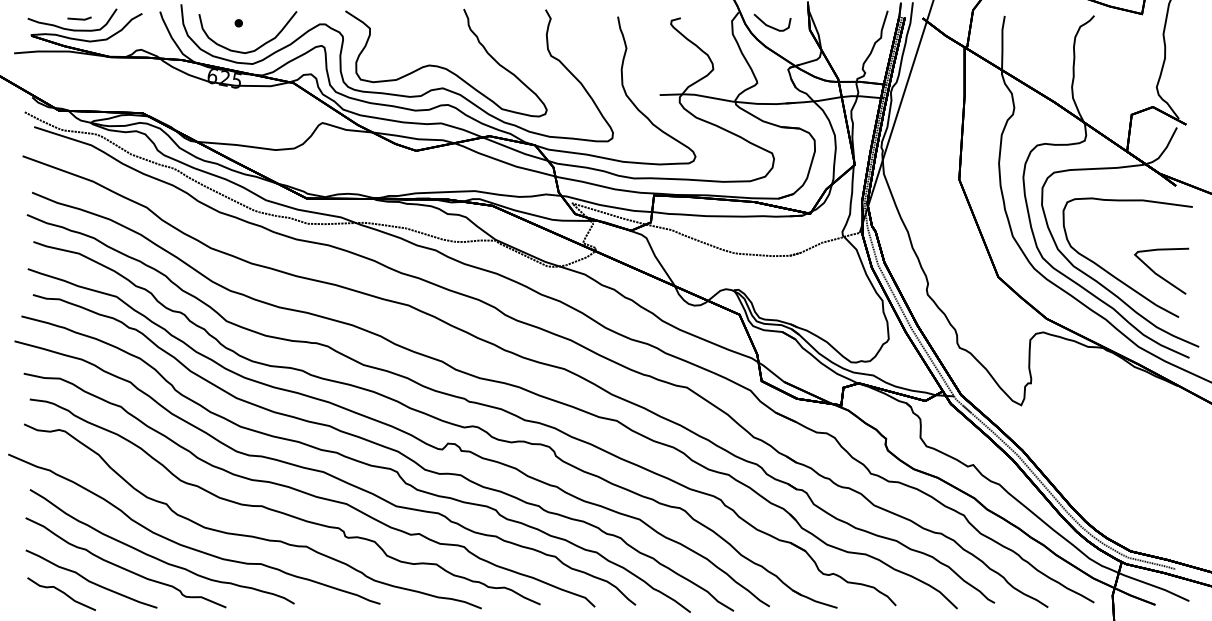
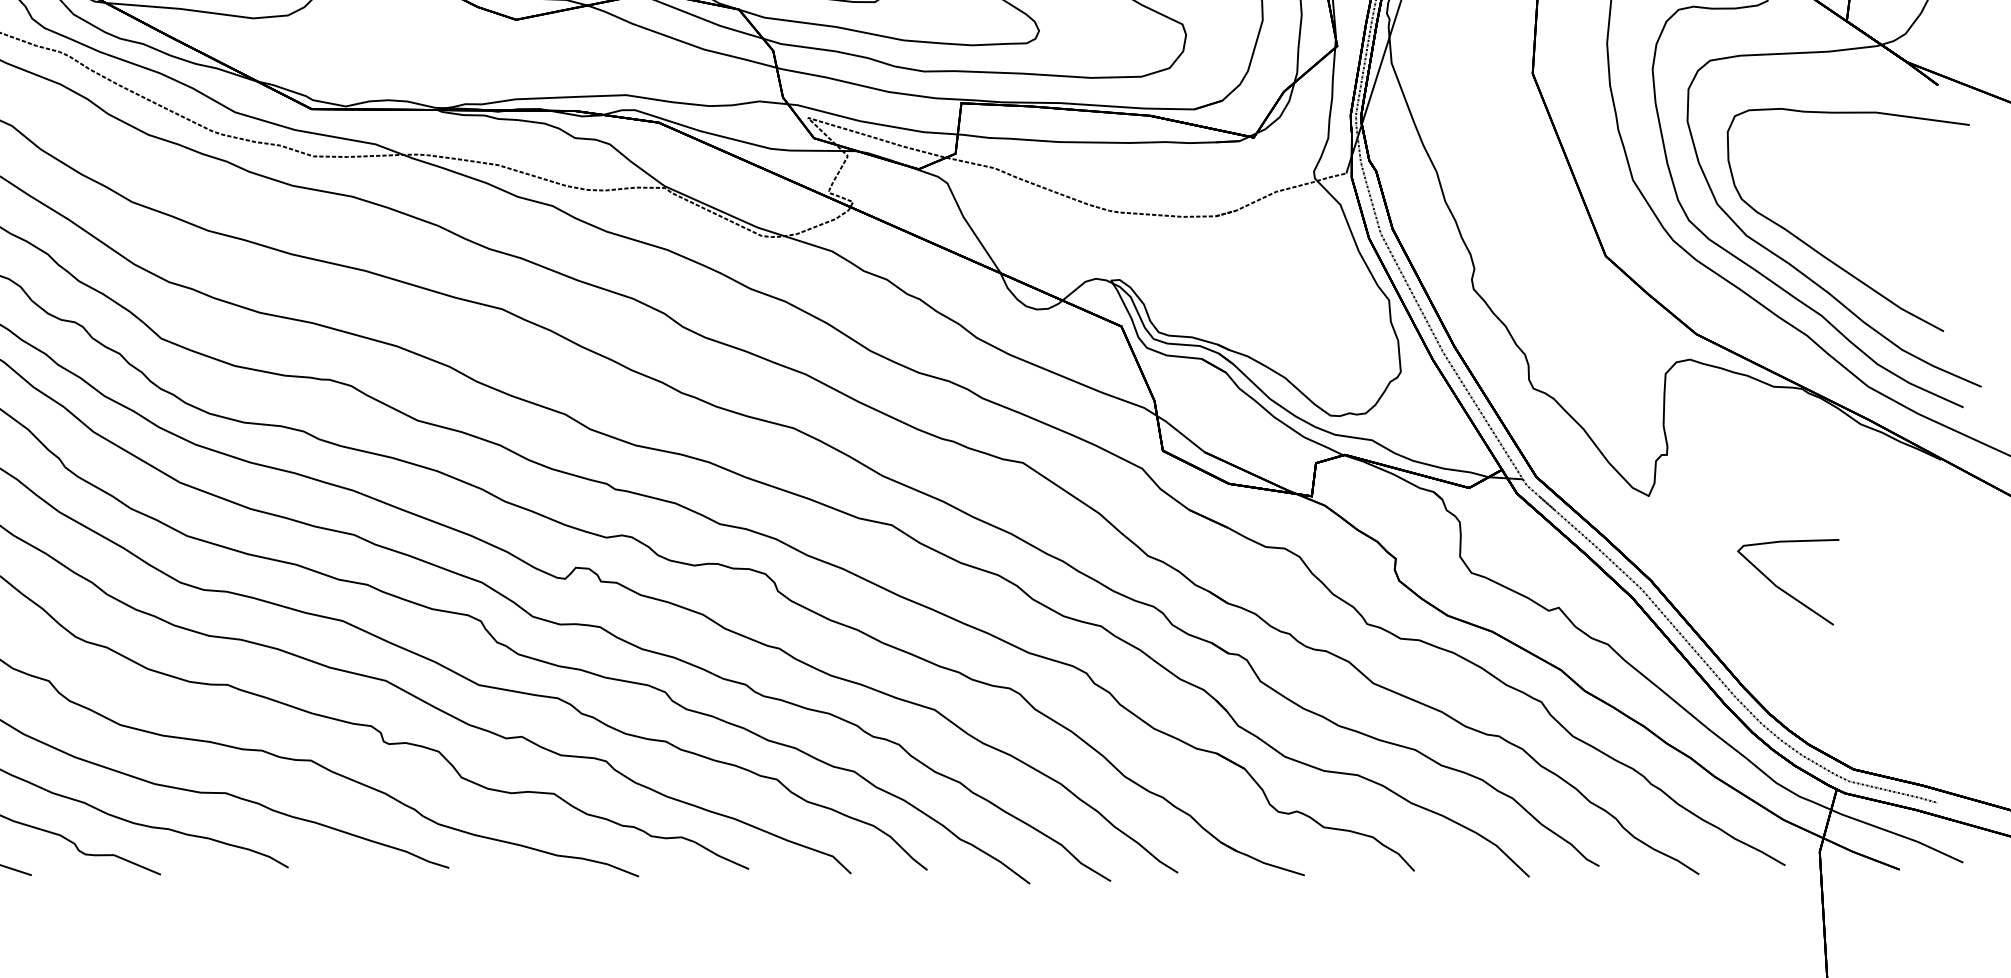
curve: (1157, 273) -> (1780, 586), moved

